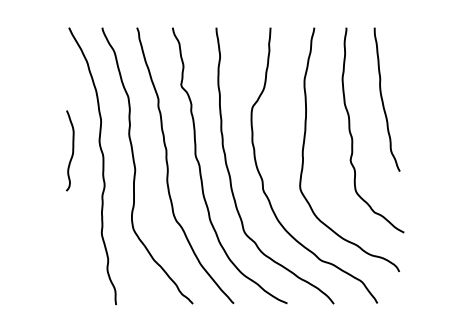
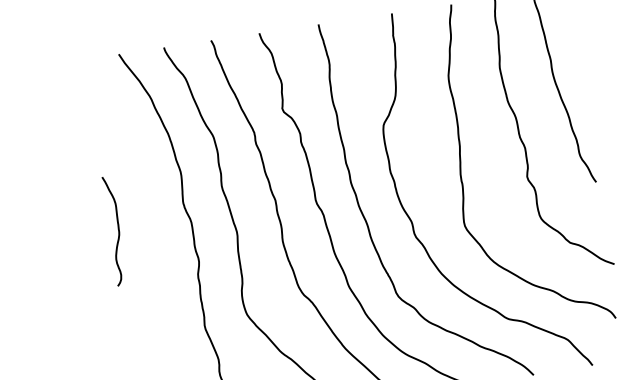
curve: (72, 150) -> (117, 230), moved

